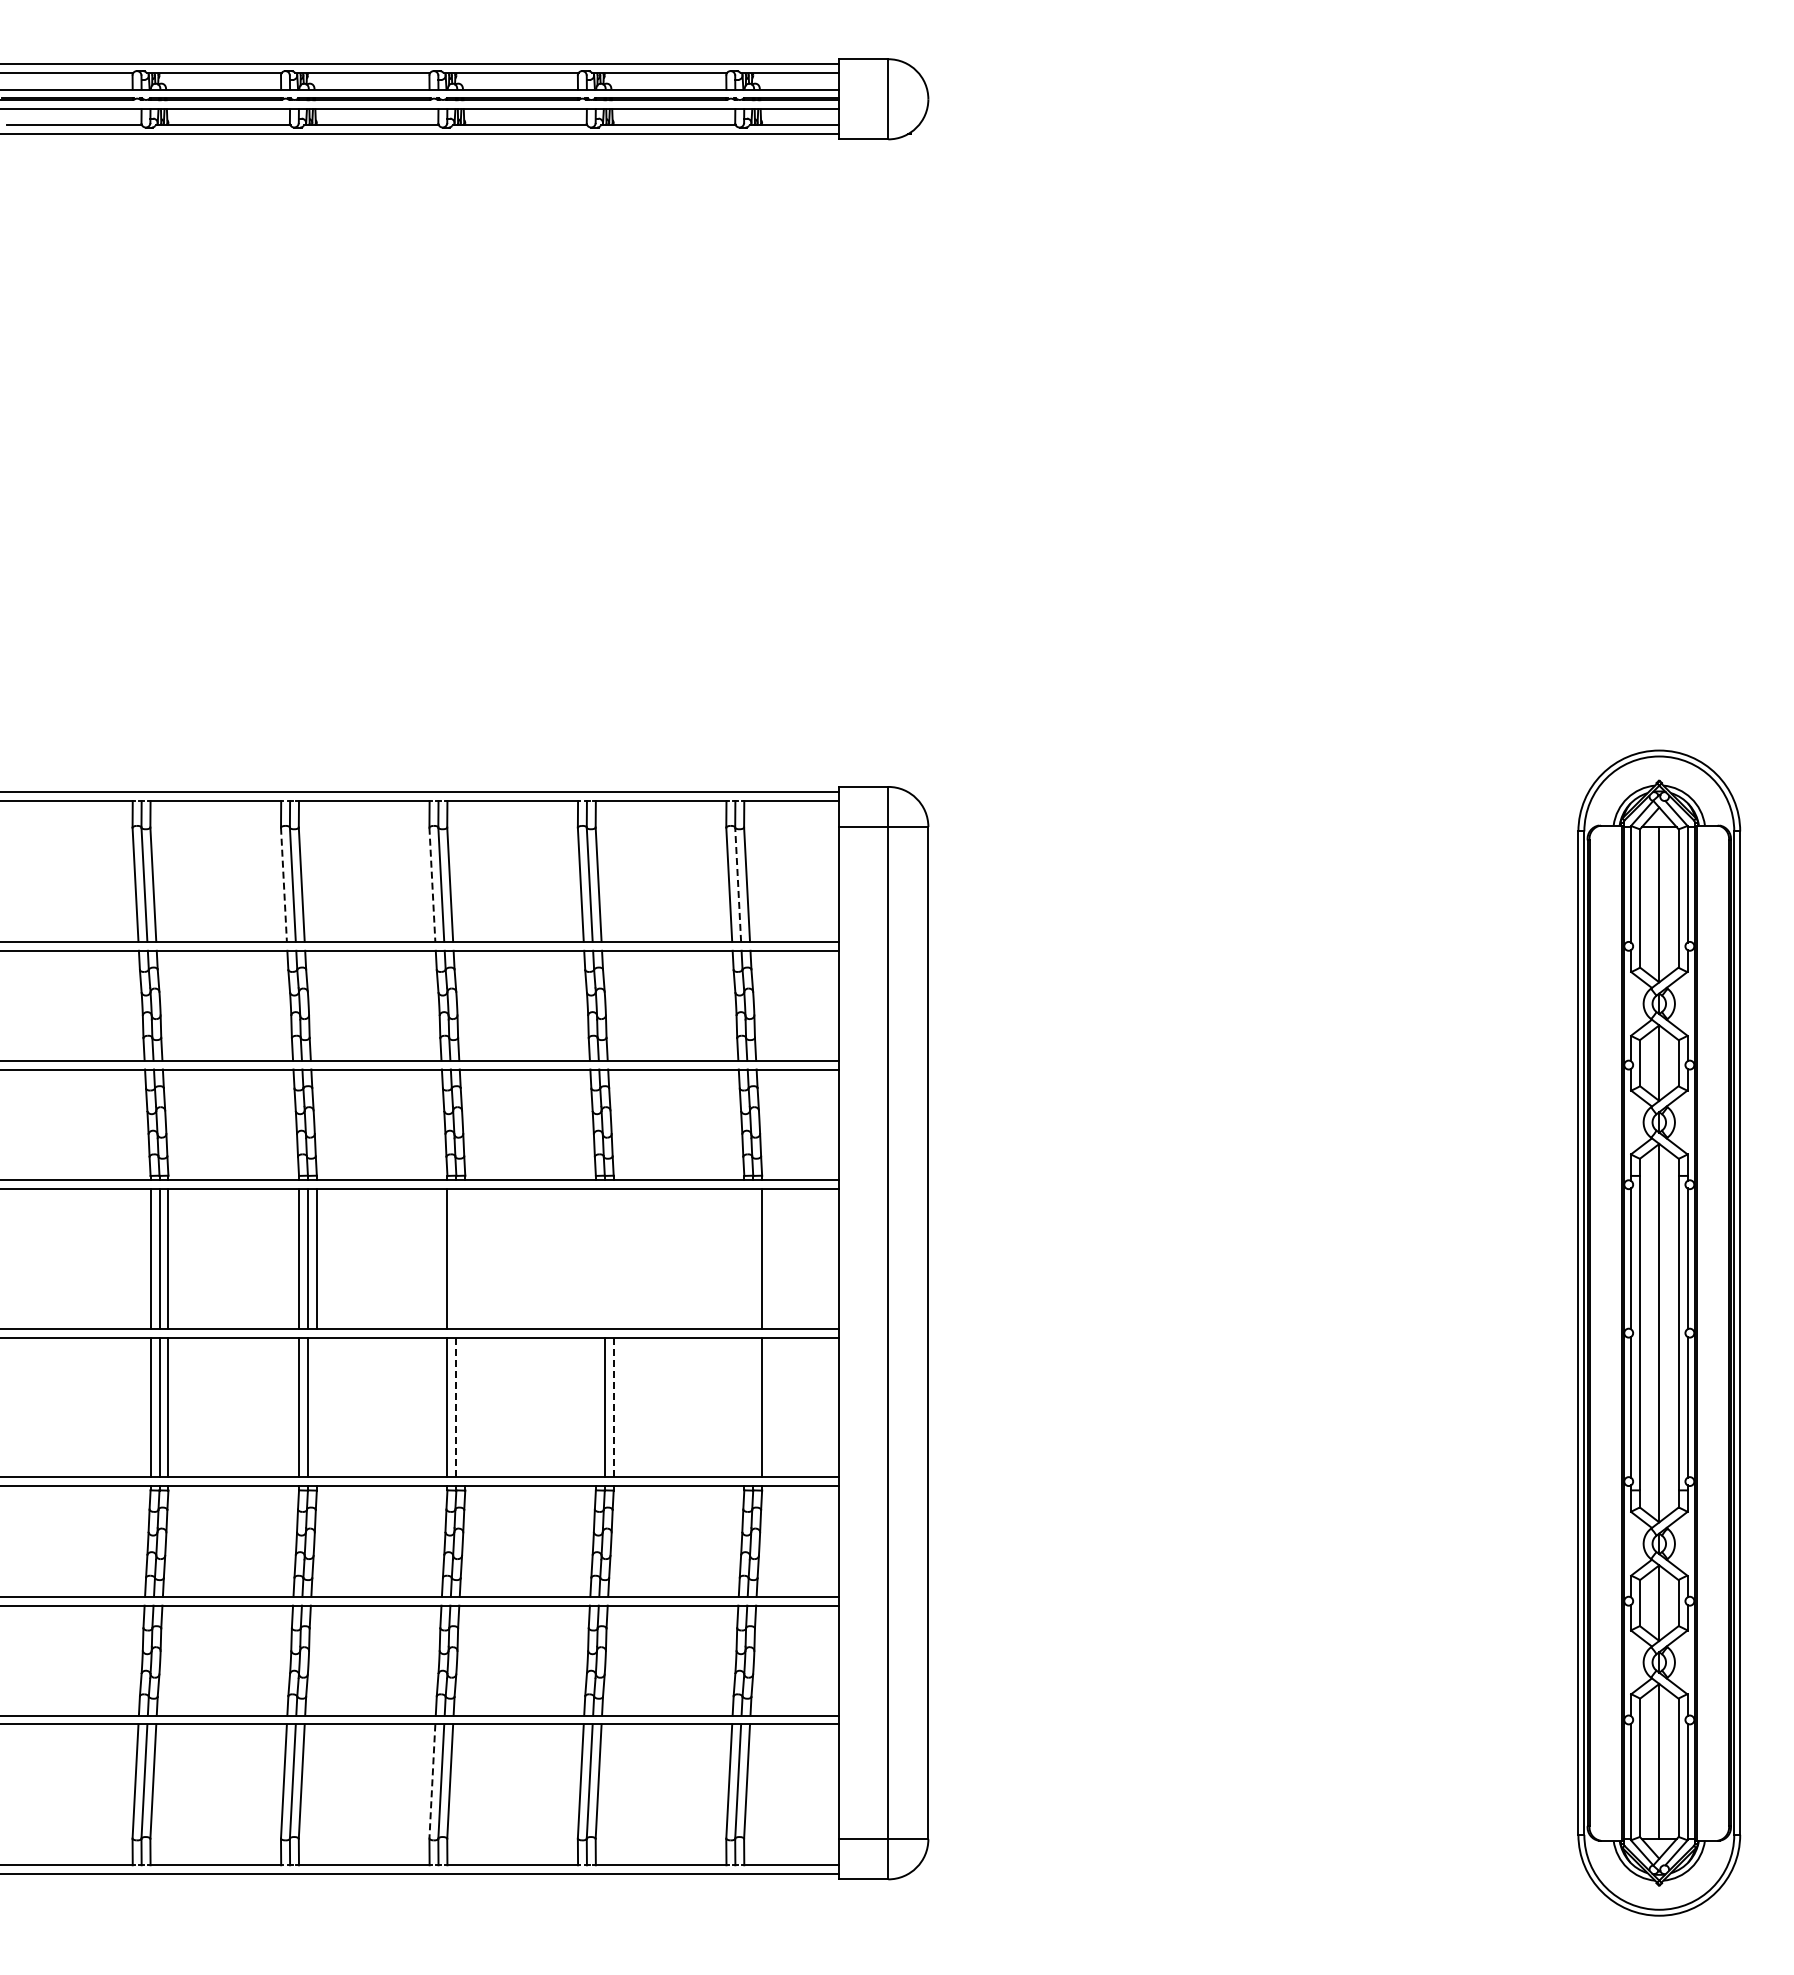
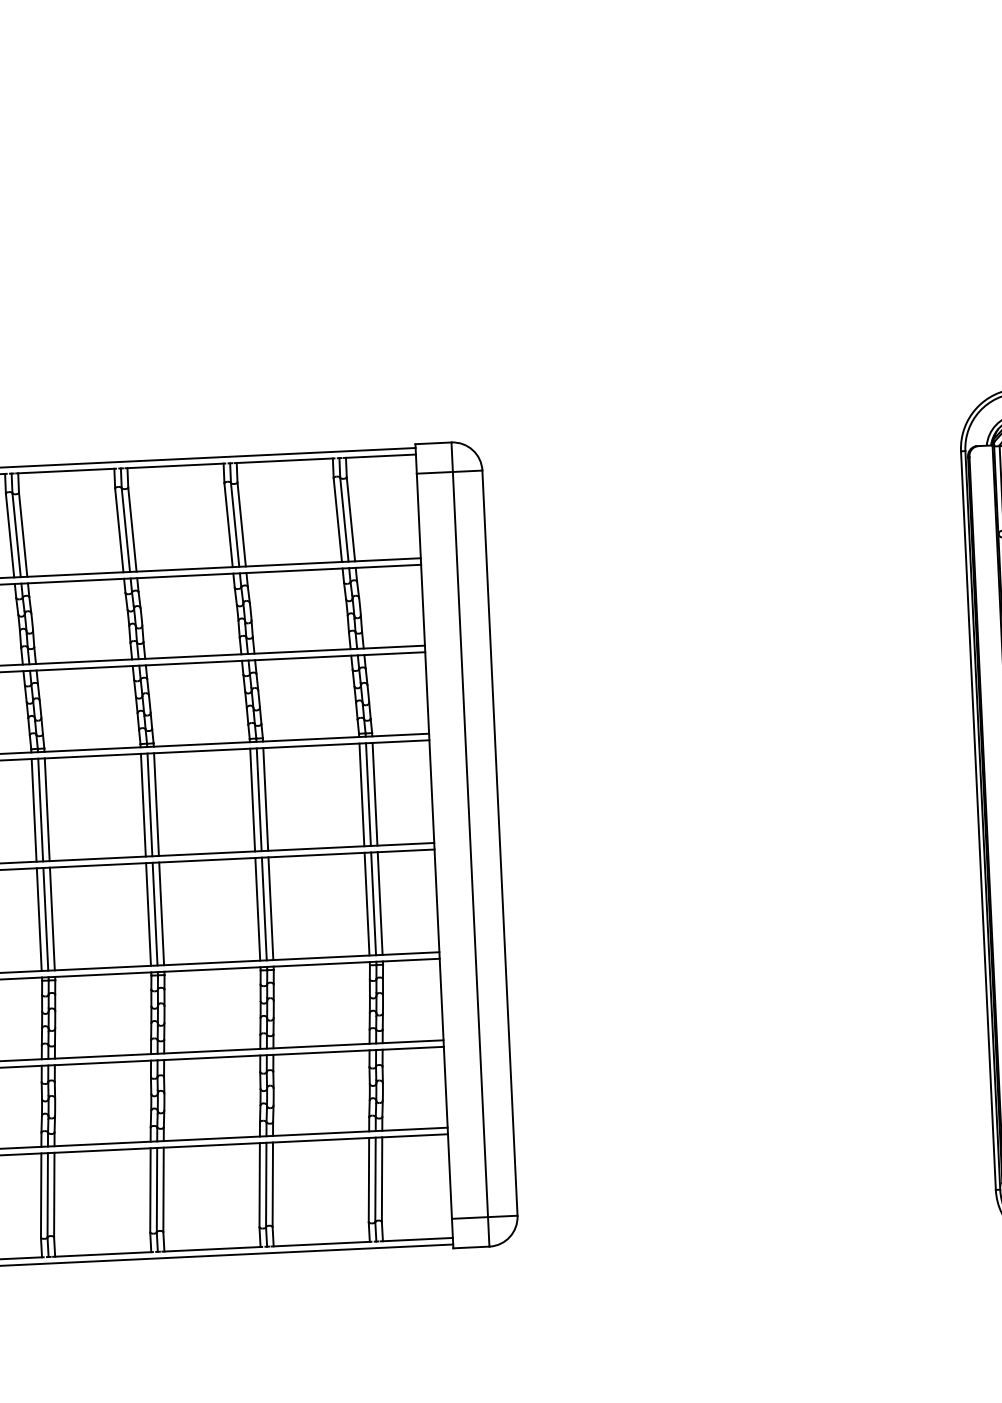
line: (738, 884) -> (344, 519), dashed -> solid
line: (283, 885) -> (9, 536), dashed -> solid
line: (432, 885) -> (119, 530), dashed -> solid
line: (456, 1258) -> (150, 804), added
line: (465, 1258) -> (156, 804), added
line: (595, 1258) -> (252, 799), added
line: (604, 1258) -> (258, 799), added
line: (613, 1258) -> (265, 799), added
line: (744, 1258) -> (362, 794), added
line: (753, 1258) -> (368, 794), added
line: (316, 1407) -> (52, 919), added
line: (456, 1407) -> (155, 914), dashed -> solid
line: (465, 1407) -> (161, 913), added
line: (595, 1407) -> (257, 909), added
line: (613, 1407) -> (270, 908), dashed -> solid
line: (744, 1407) -> (367, 904), added
line: (753, 1407) -> (373, 903), added
line: (432, 1782) -> (150, 1191), dashed -> solid

